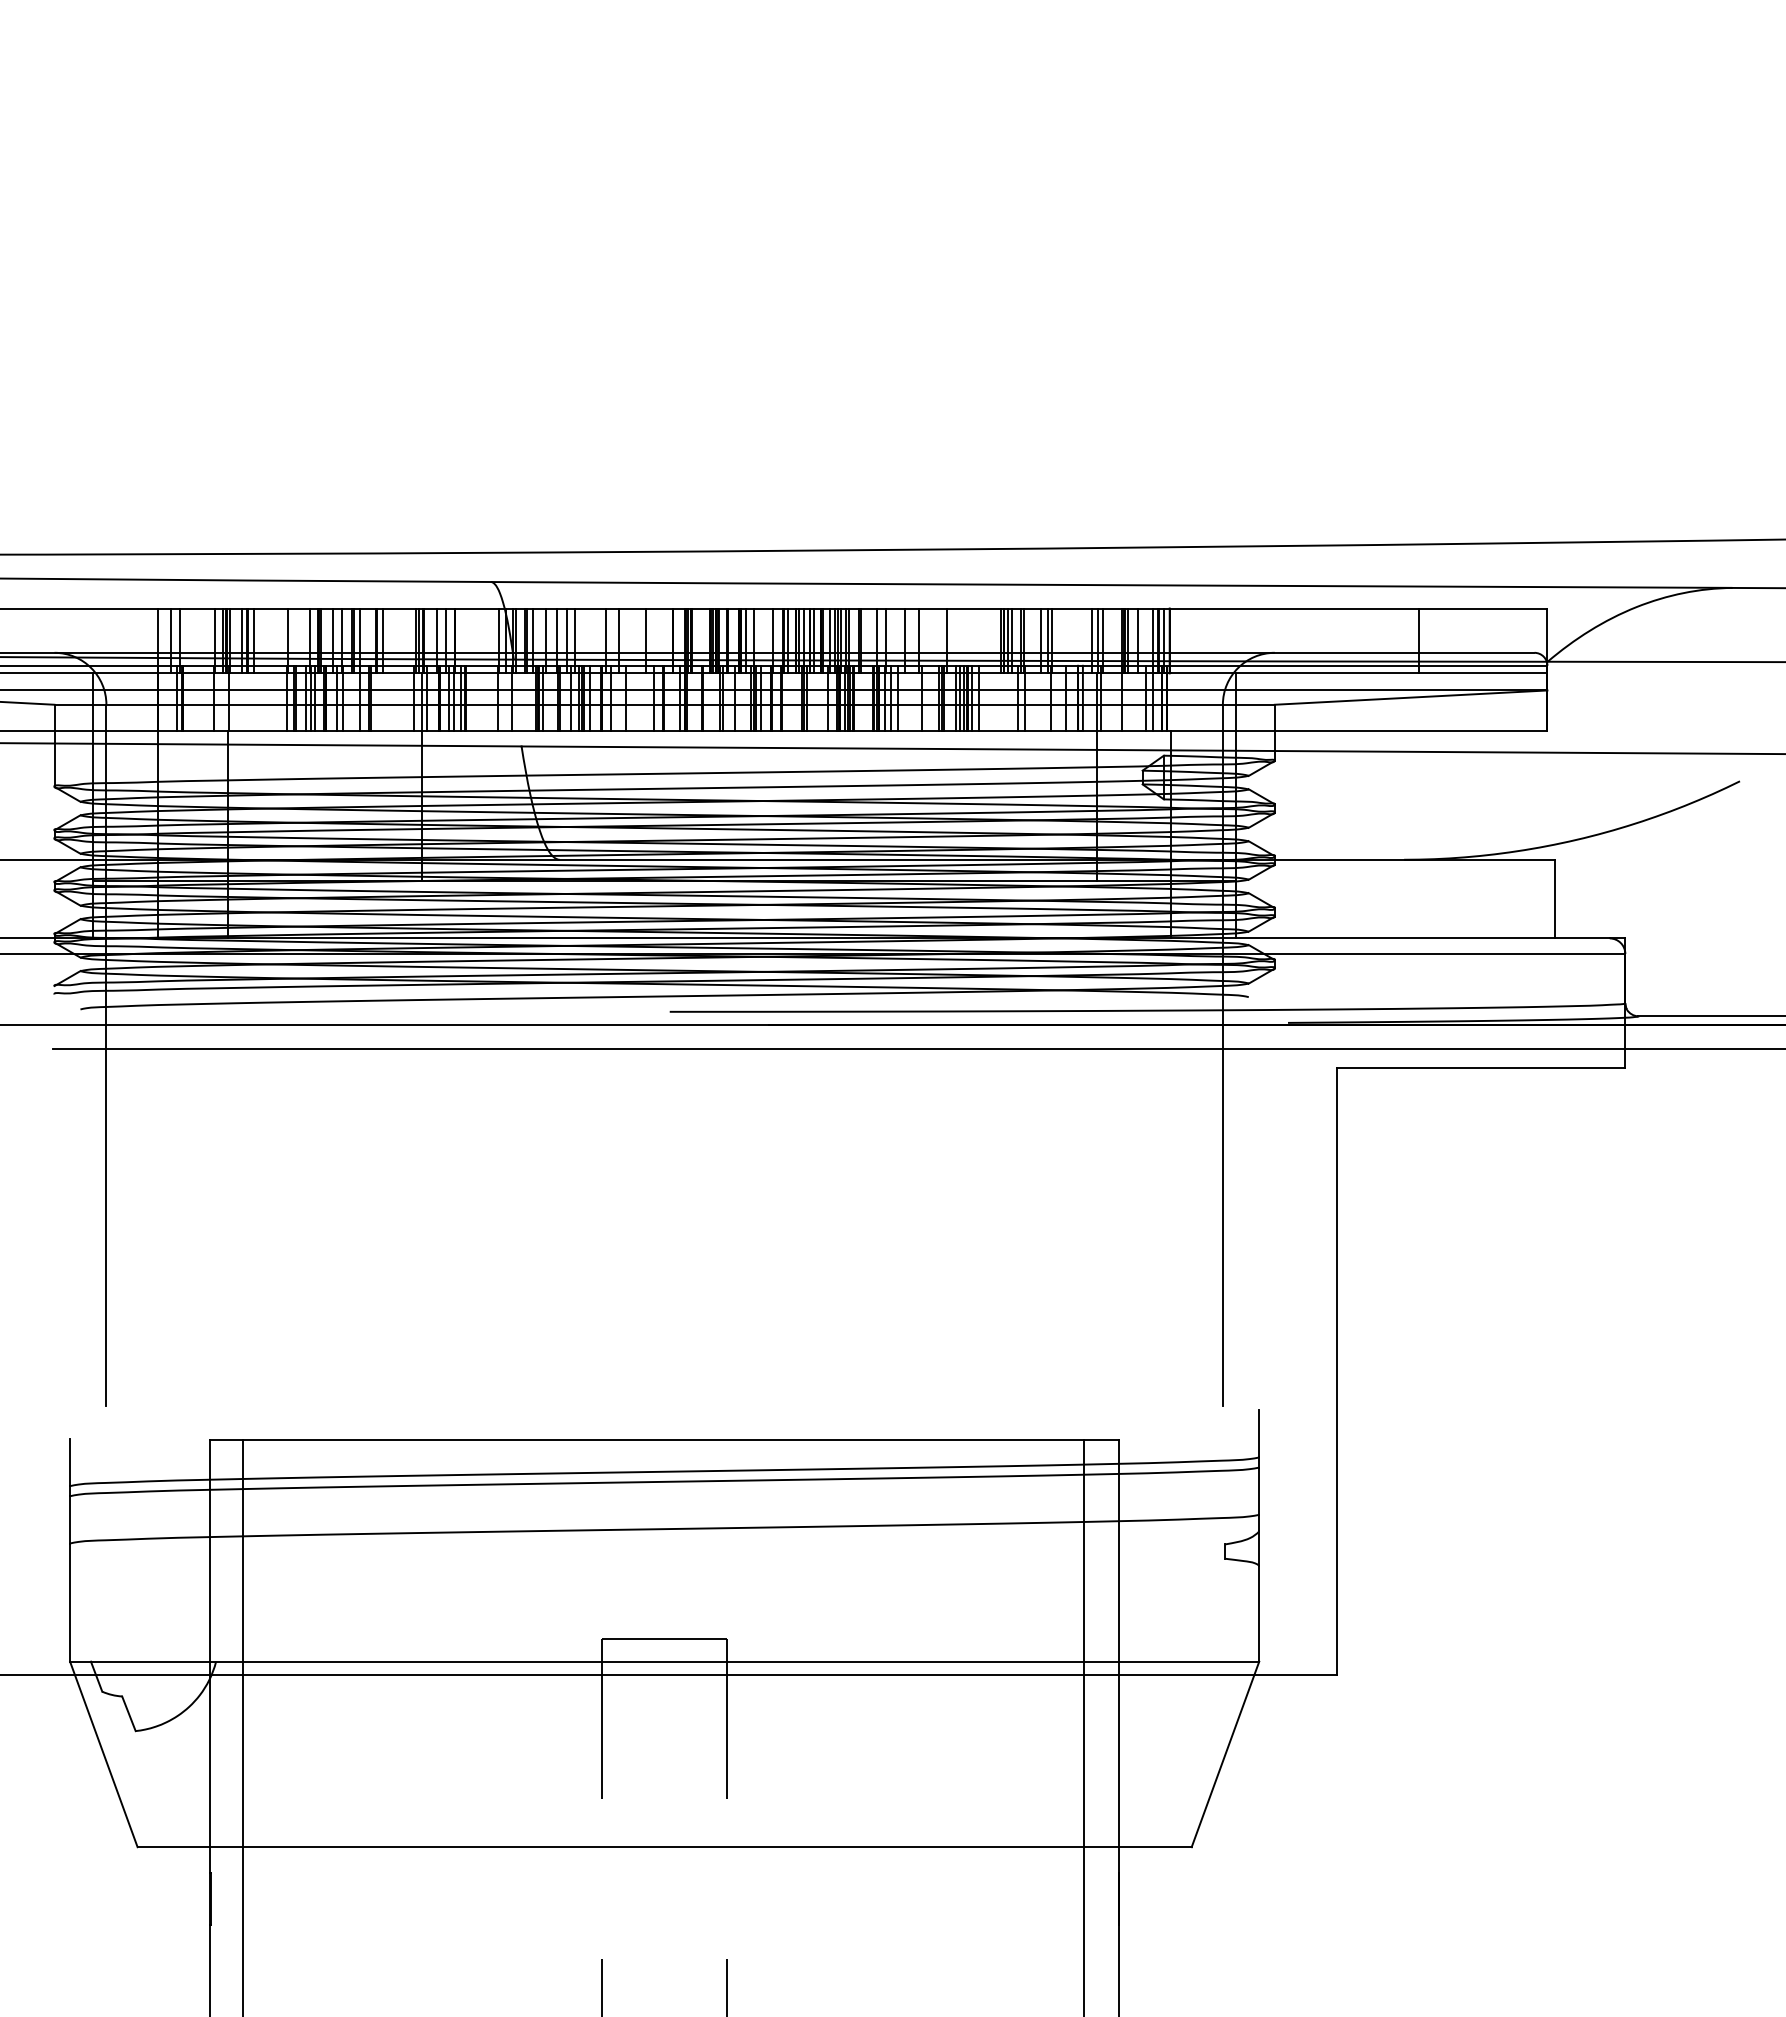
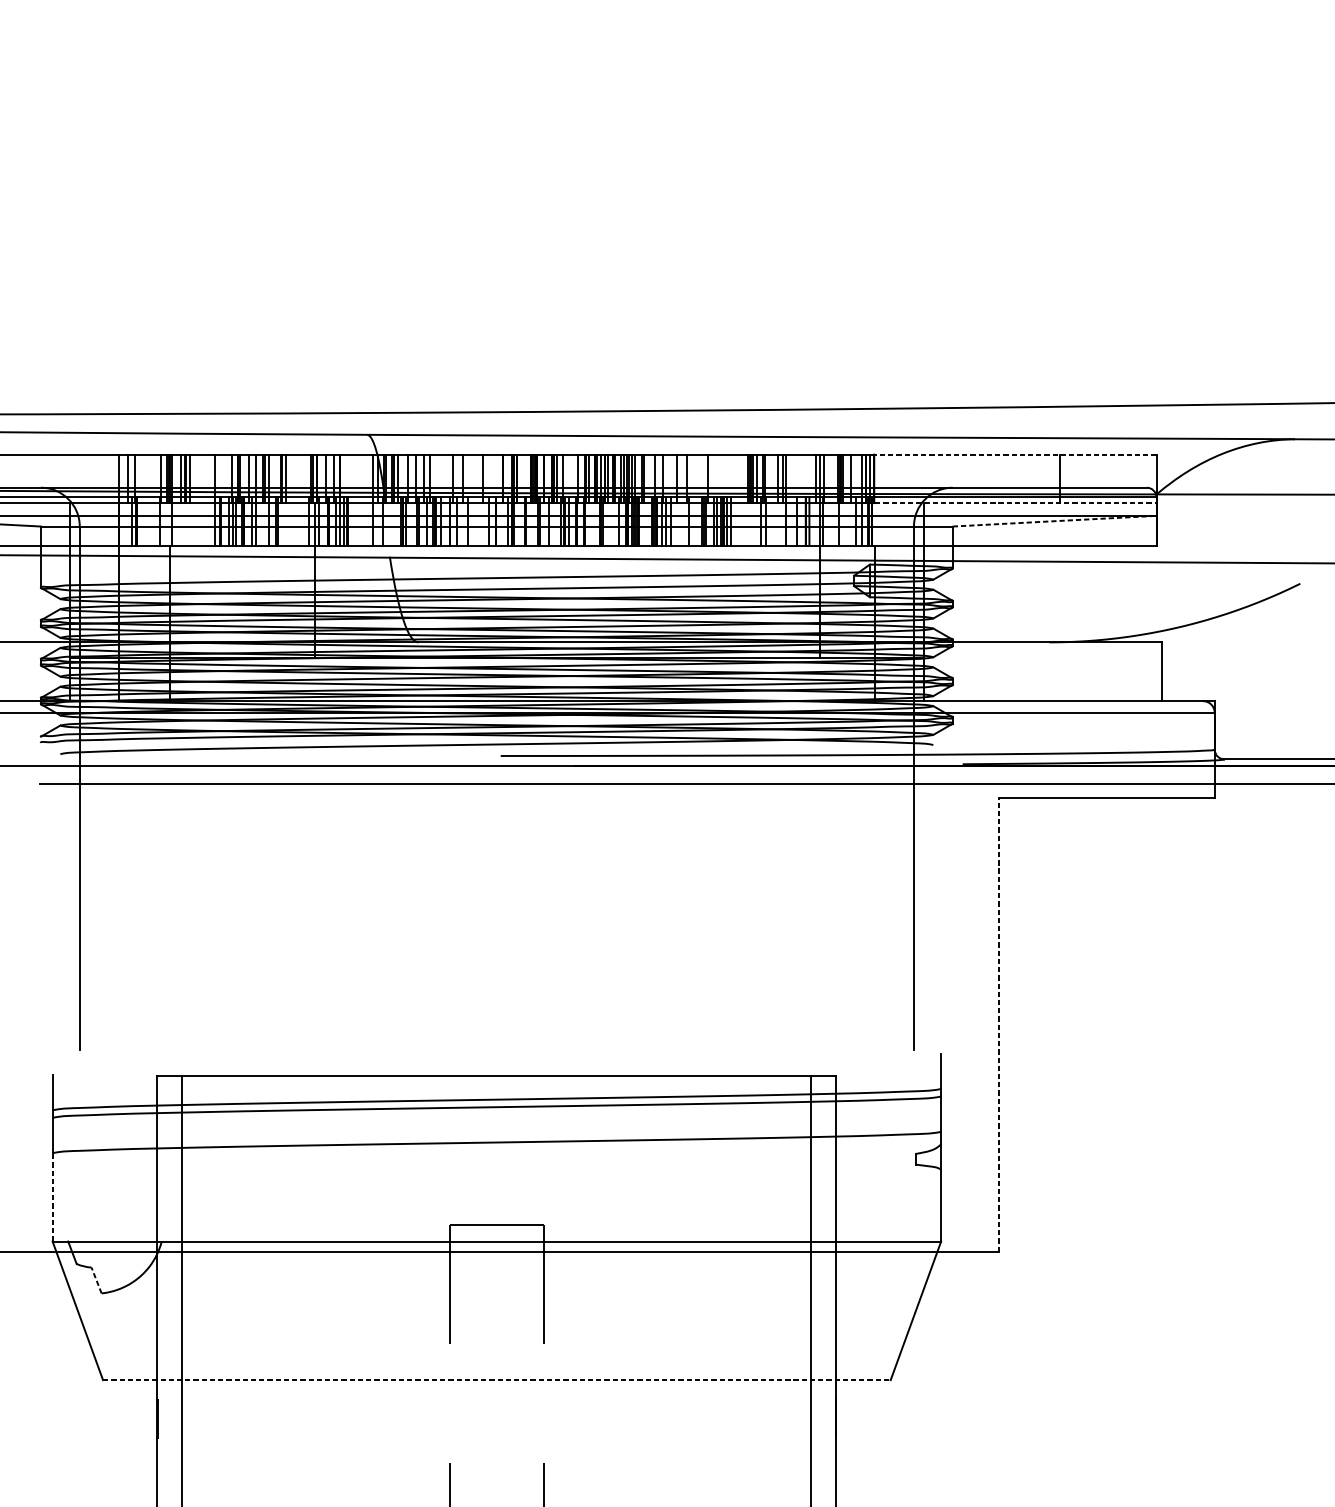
line: (1358, 608) -> (1015, 454), solid -> dashed
line: (1359, 673) -> (1016, 503), solid -> dashed
line: (1411, 697) -> (1054, 521), solid -> dashed
line: (1337, 1371) -> (999, 1024), solid -> dashed
line: (70, 1602) -> (52, 1197), solid -> dashed
line: (128, 1713) -> (96, 1280), solid -> dashed
line: (665, 1847) -> (497, 1380), solid -> dashed

